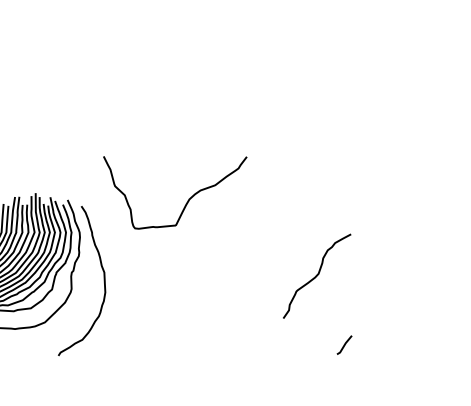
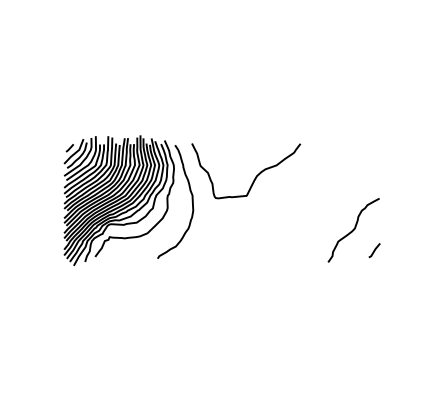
curve: (187, 199) -> (255, 176), moved
curve: (316, 276) -> (353, 230), moved

